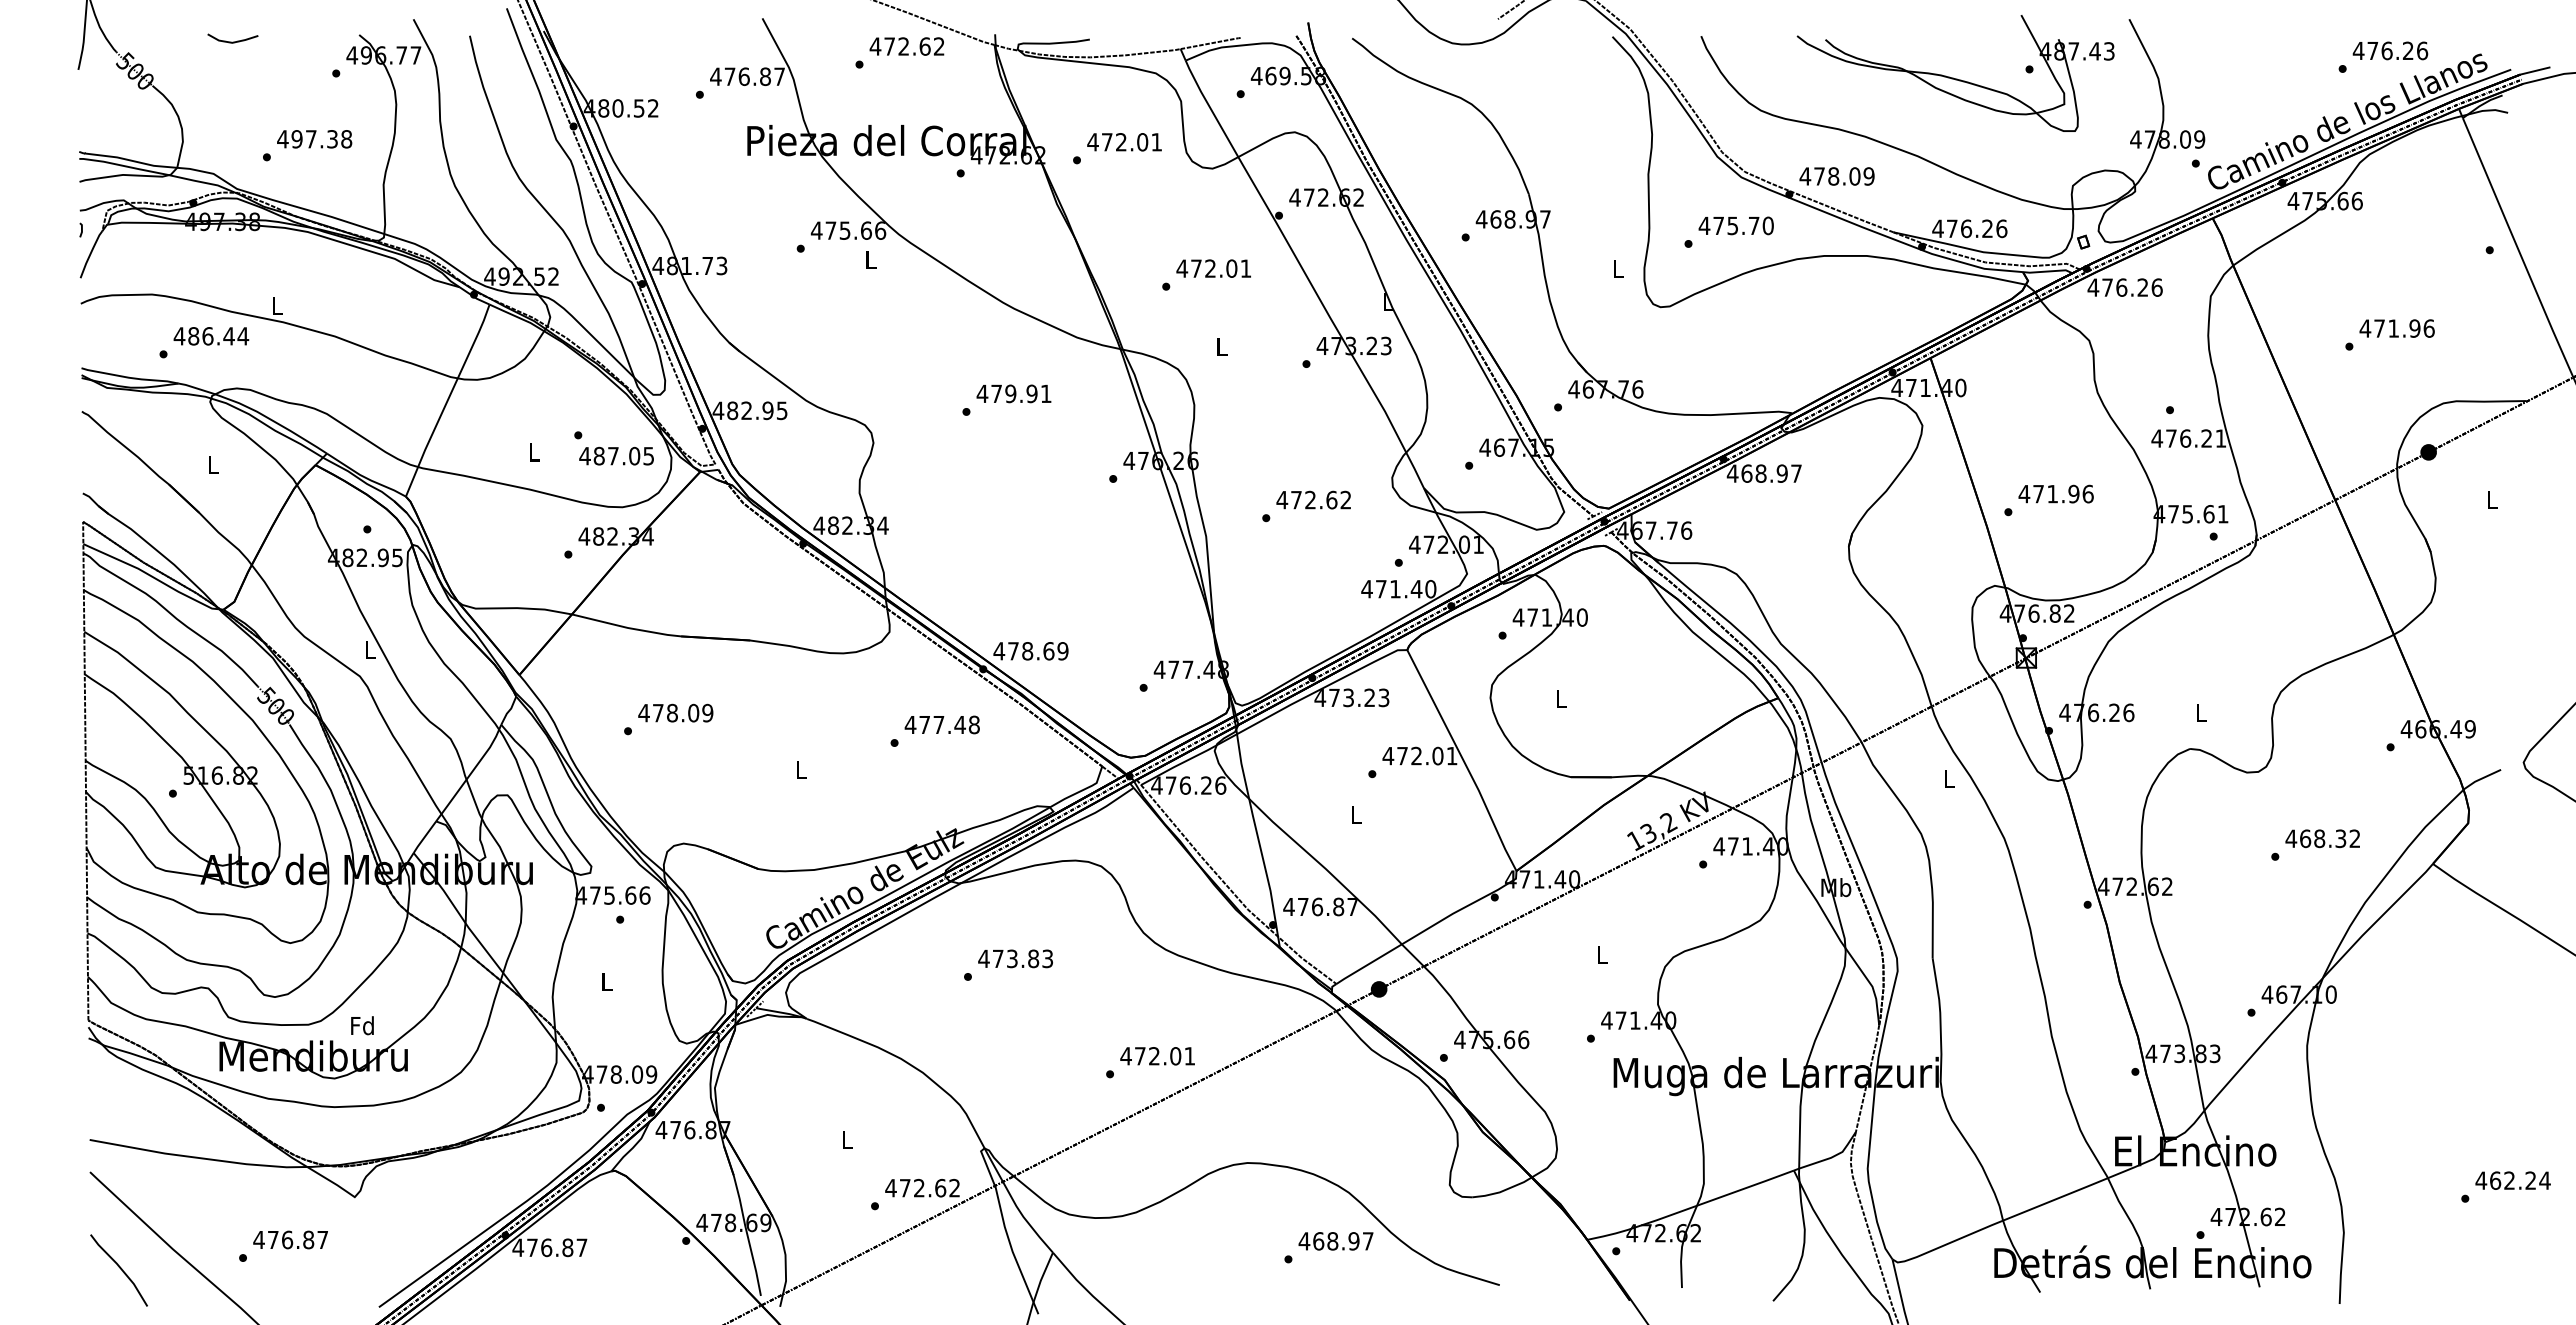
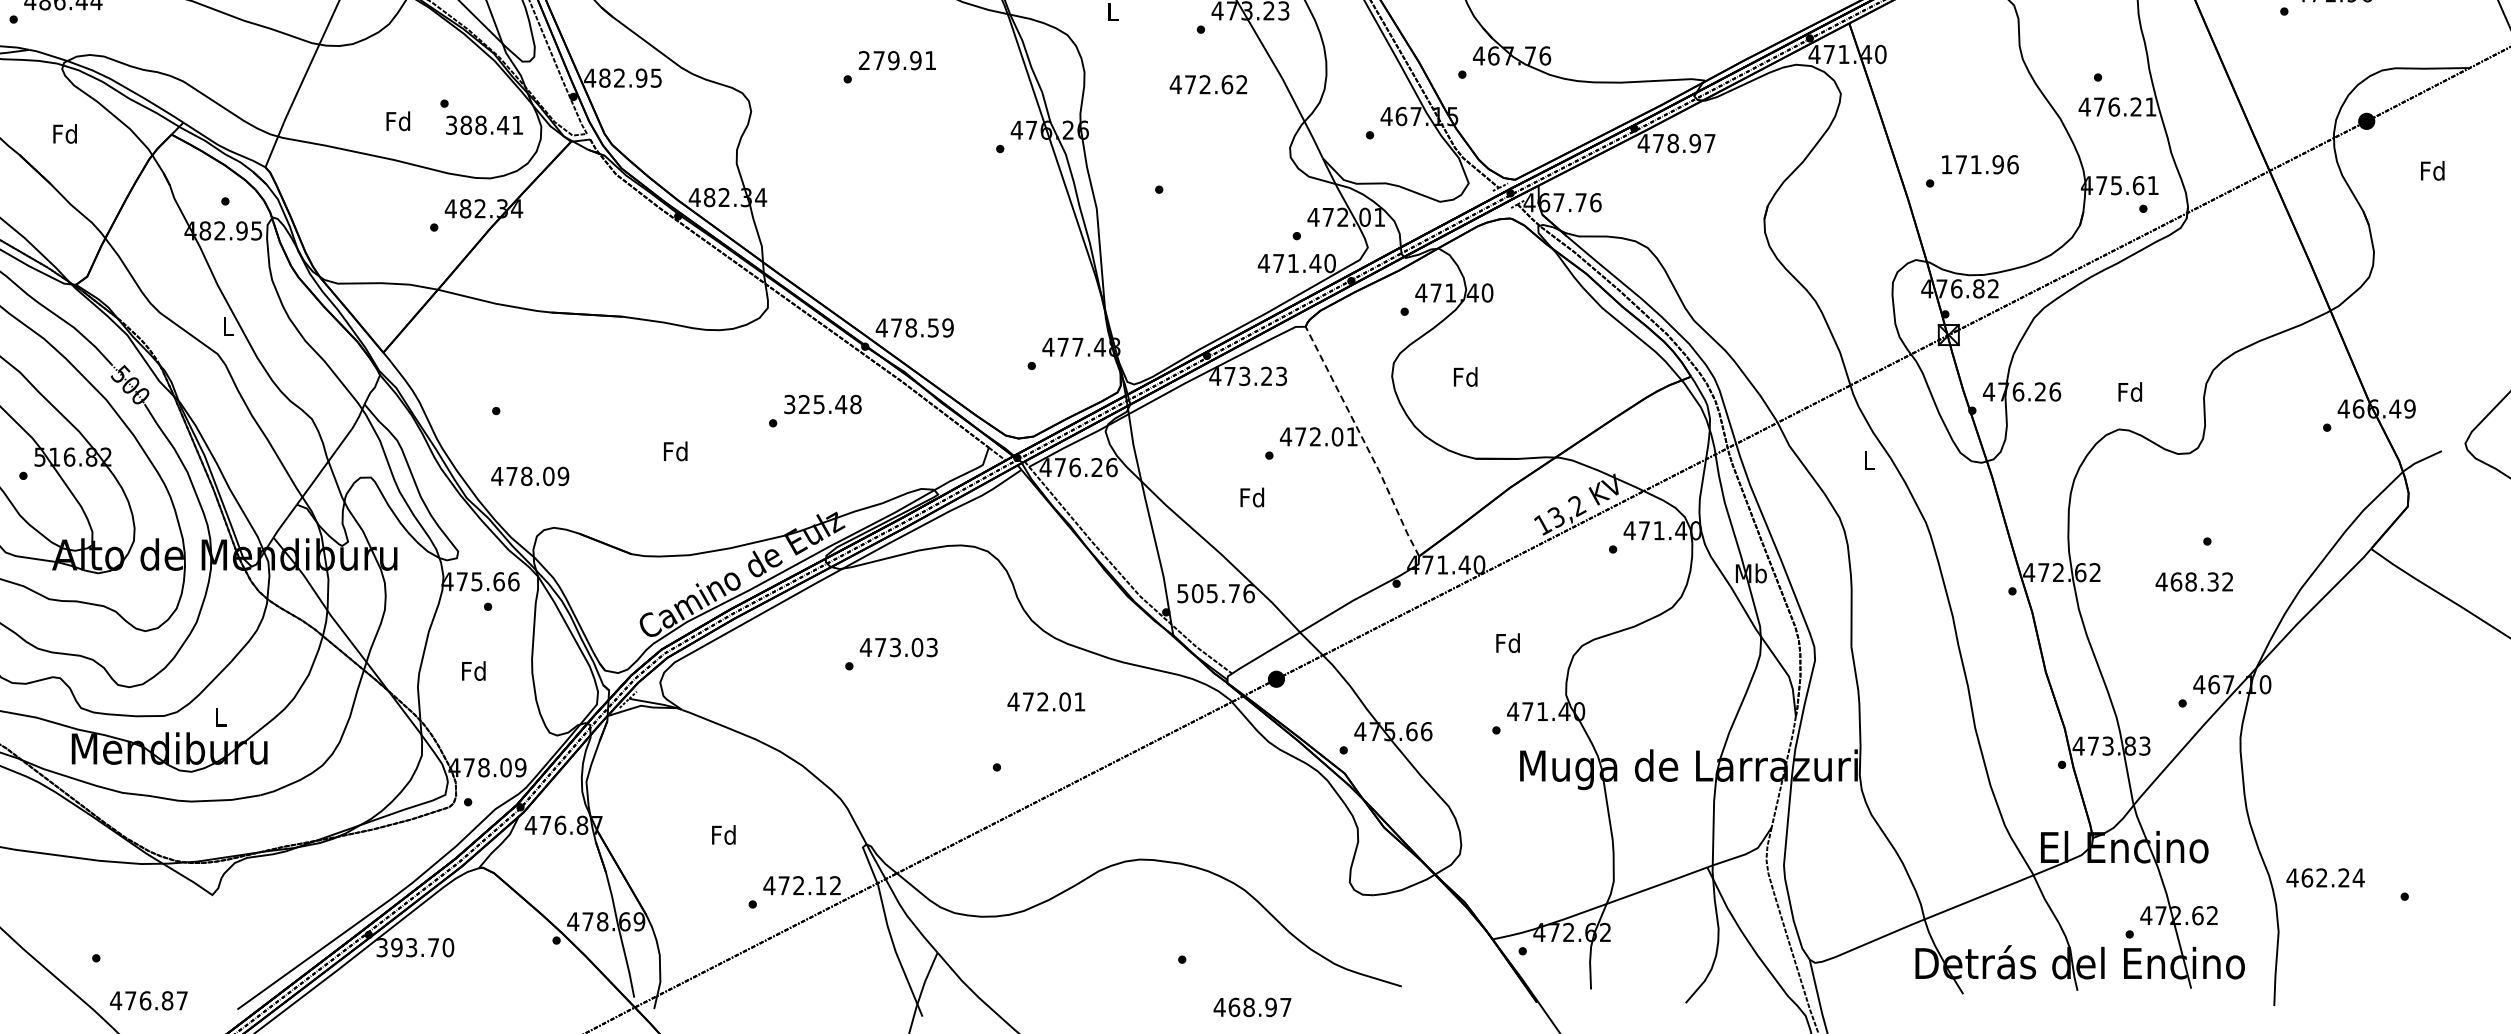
text: (982, 393) -> (864, 60), 479.91 -> 279.91
text: (533, 451) -> (398, 120), L -> Fd
text: (616, 455) -> (484, 124), 487.05 -> 388.41
text: (212, 463) -> (64, 132), L -> Fd
text: (1746, 473) -> (1658, 143), 468.97 -> 478.97
text: (2024, 494) -> (1946, 165), 471.96 -> 171.96
text: (1313, 499) -> (1208, 84), moved
text: (2491, 499) -> (2431, 170), L -> Fd
text: (1048, 651) -> (932, 328), 478.69 -> 478.59
text: (1561, 697) -> (1465, 376), L -> Fd
text: (675, 712) -> (529, 475), moved
text: (2200, 712) -> (2129, 391), L -> Fd
text: (924, 724) -> (804, 404), 477.48 -> 325.48
line: (1463, 761) -> (1364, 442), solid -> dashed
text: (800, 769) -> (675, 450), L -> Fd
text: (1355, 814) -> (1251, 497), L -> Fd
text: (2322, 838) -> (2194, 581), moved
text: (1320, 906) -> (1215, 593), 476.87 -> 505.76
text: (1601, 954) -> (1507, 642), L -> Fd
text: (1033, 958) -> (917, 647), 473.83 -> 473.03
text: (606, 981) -> (473, 671), L -> Fd
text: (362, 1025) -> (220, 716), Fd -> L
text: (1157, 1056) -> (1046, 702), moved
text: (846, 1138) -> (723, 834), L -> Fd
text: (2512, 1180) -> (2324, 877), moved
text: (940, 1187) -> (820, 885), 472.62 -> 472.12
text: (290, 1239) -> (148, 1000), moved
text: (1335, 1241) -> (1251, 1007), moved
text: (549, 1247) -> (414, 947), 476.87 -> 393.70

